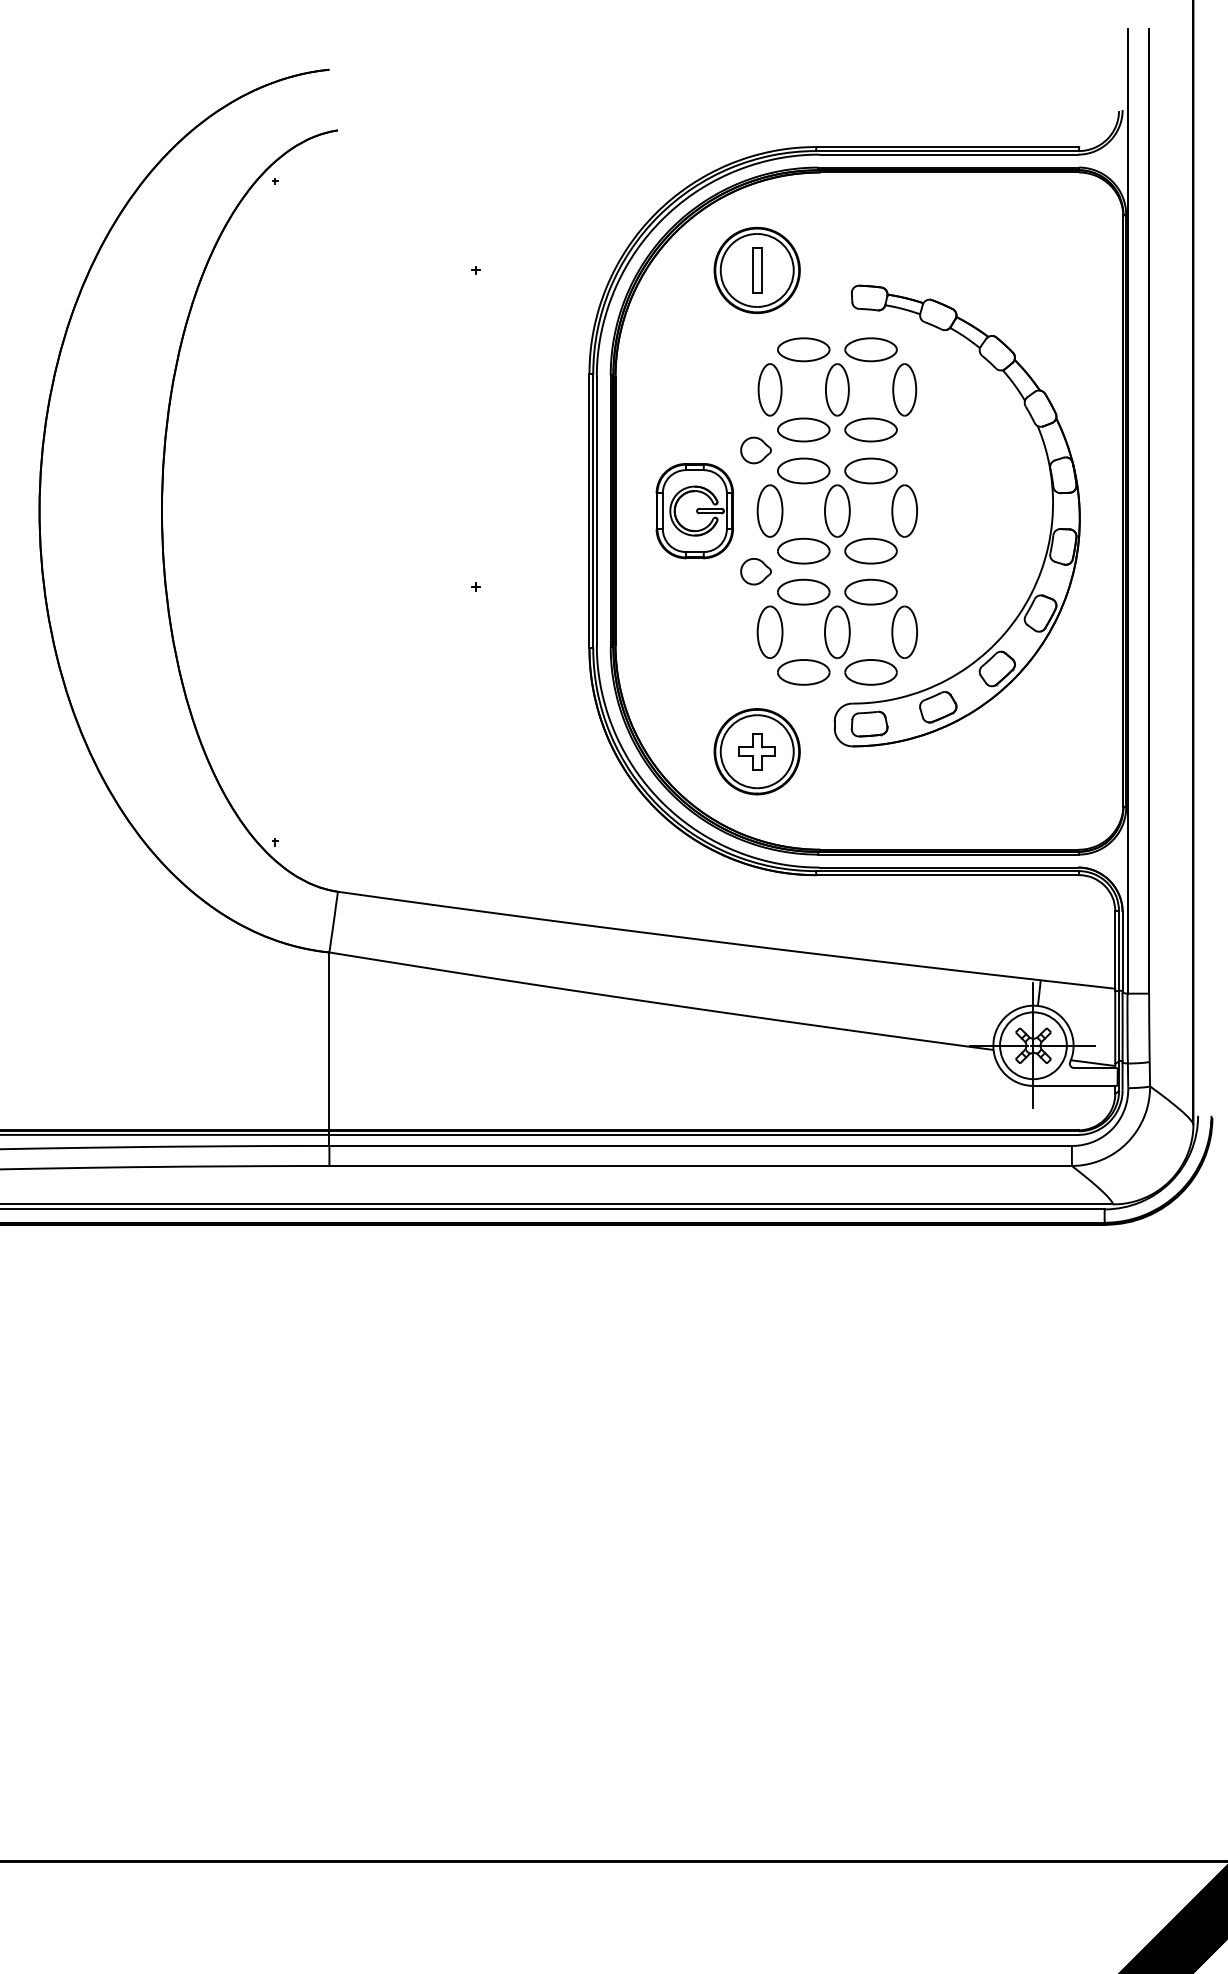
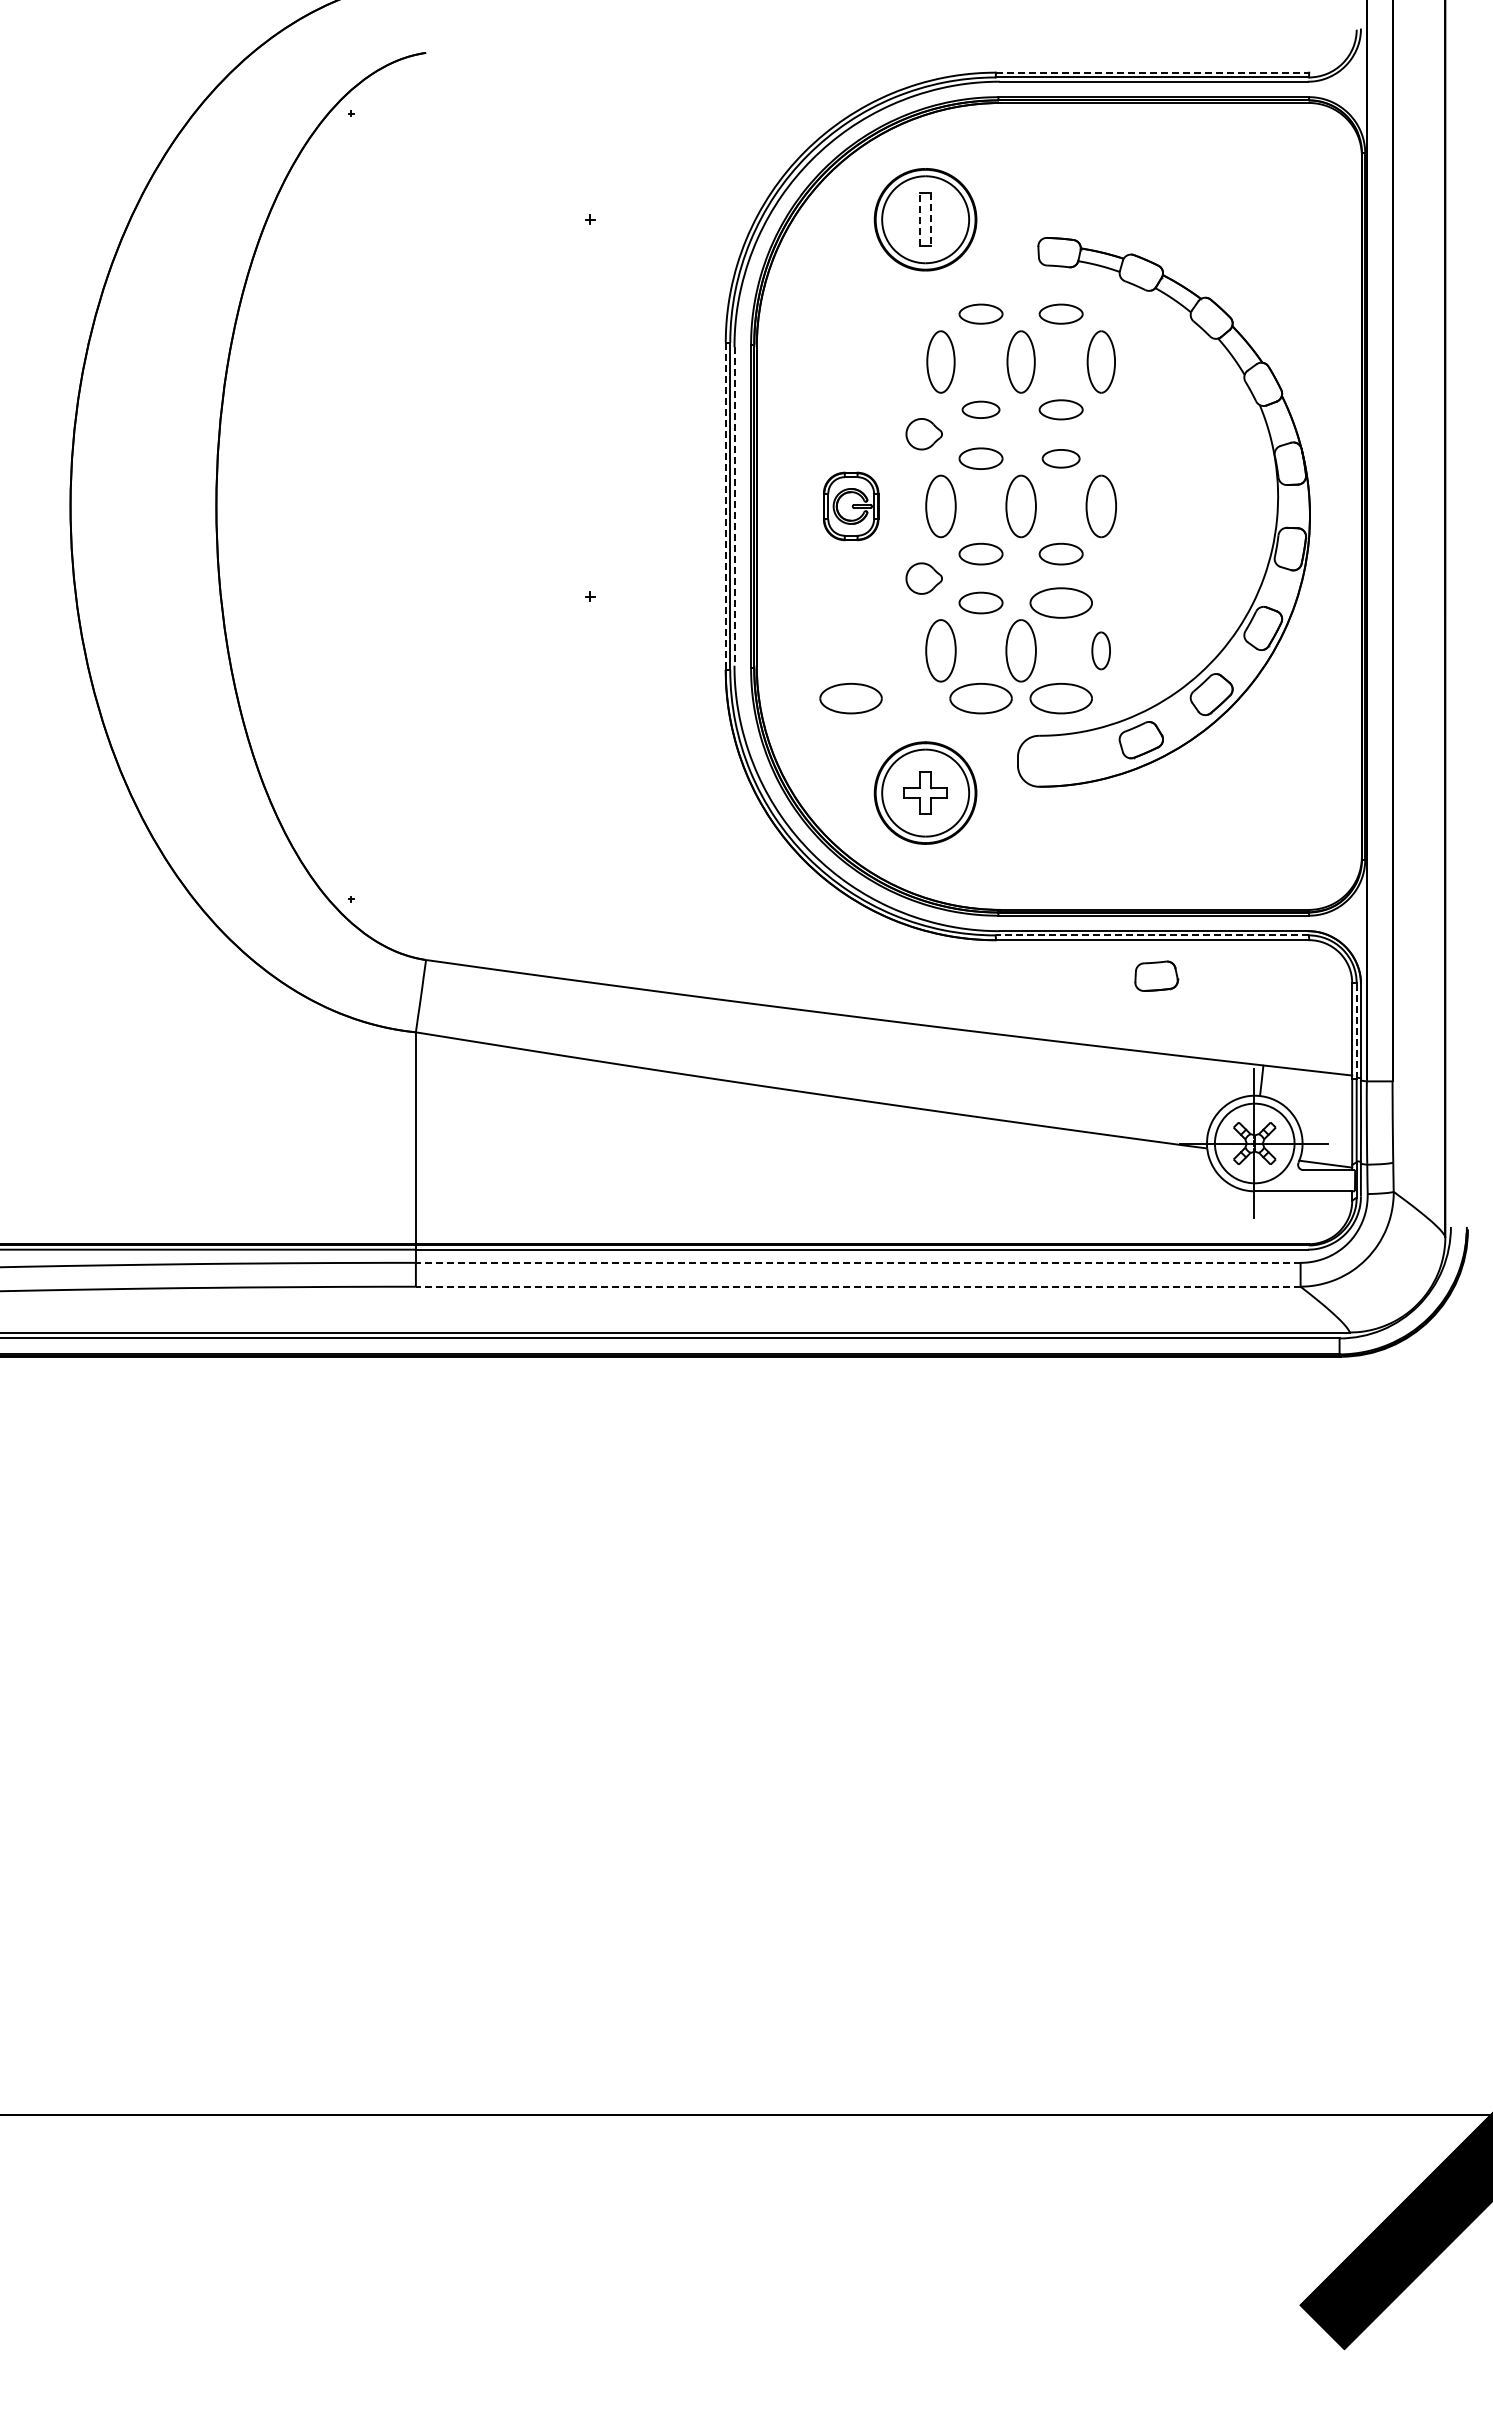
line: (947, 146) -> (1152, 72), solid -> dashed
line: (752, 270) -> (920, 219), solid -> dashed
line: (761, 270) -> (930, 219), solid -> dashed
part: (803, 349) -> (980, 313), size x0.7
part: (870, 349) -> (1060, 313), size x0.7
part: (803, 429) -> (980, 409), size x0.6
part: (870, 429) -> (1060, 409), size x0.7
part: (803, 470) -> (980, 458), size x0.7
part: (870, 470) -> (1060, 458), size x0.6
line: (589, 511) -> (725, 506), solid -> dashed
line: (596, 511) -> (734, 506), solid -> dashed
part: (694, 511) -> (850, 506), size x0.6
part: (803, 550) -> (980, 553), size x0.7
part: (870, 550) -> (1060, 553), size x0.7
part: (803, 591) -> (980, 602), size x0.7
part: (903, 632) -> (1100, 650), size x0.6
part: (694, 672) -> (850, 698), added
part: (869, 723) -> (1156, 975), moved
line: (947, 871) -> (1152, 935), solid -> dashed
line: (1118, 950) -> (1356, 1030), solid -> dashed
line: (700, 1145) -> (857, 1262), solid -> dashed
line: (700, 1165) -> (857, 1286), solid -> dashed

